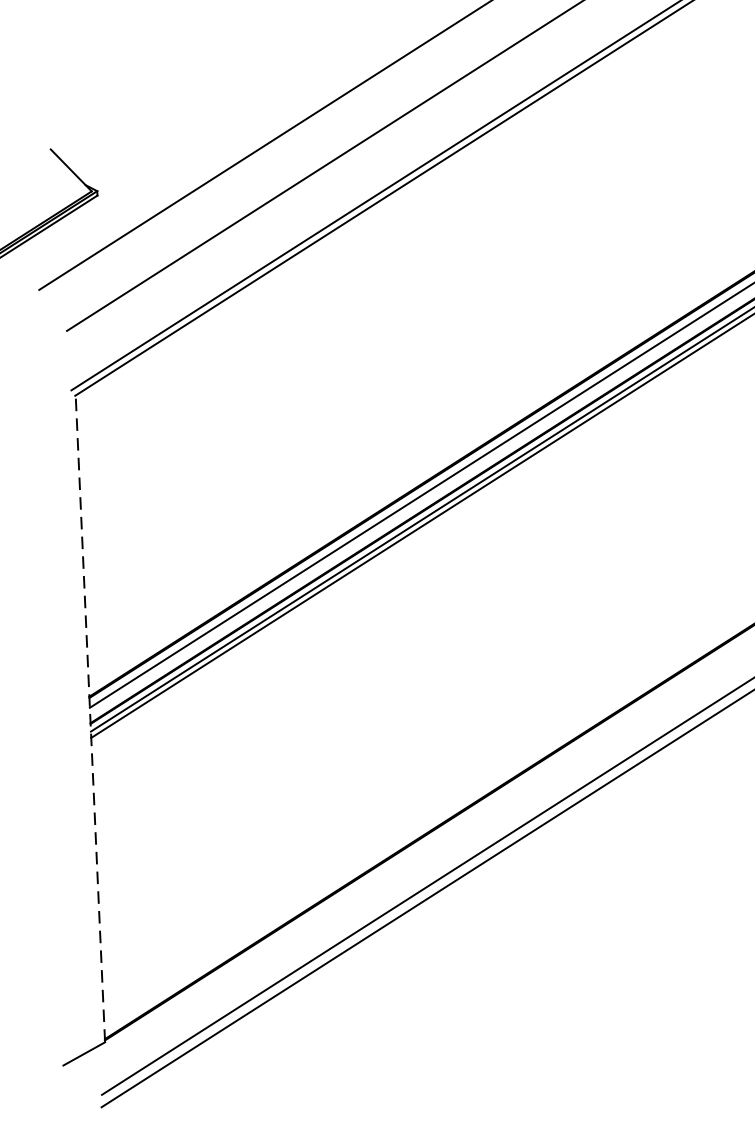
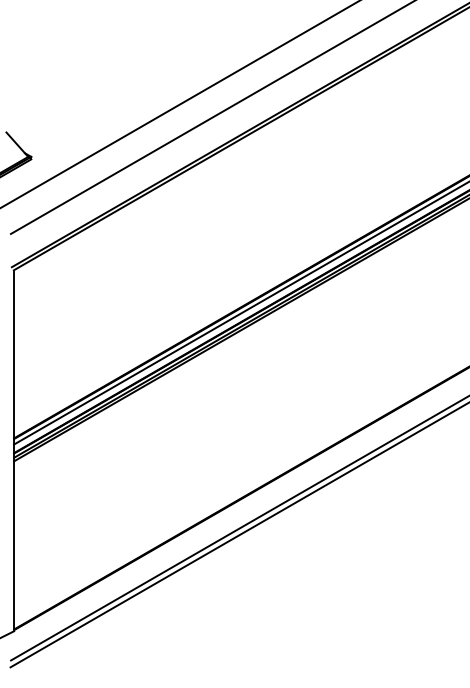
line: (91, 720) -> (14, 451), dashed -> solid

